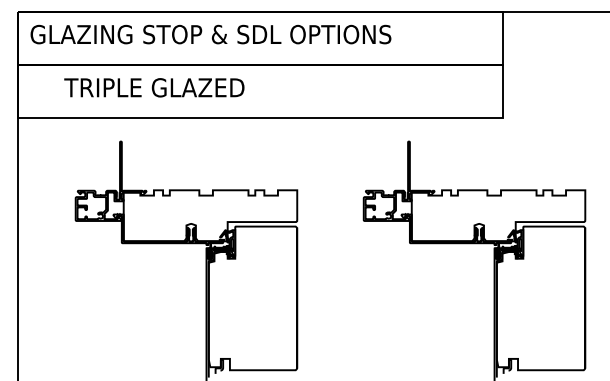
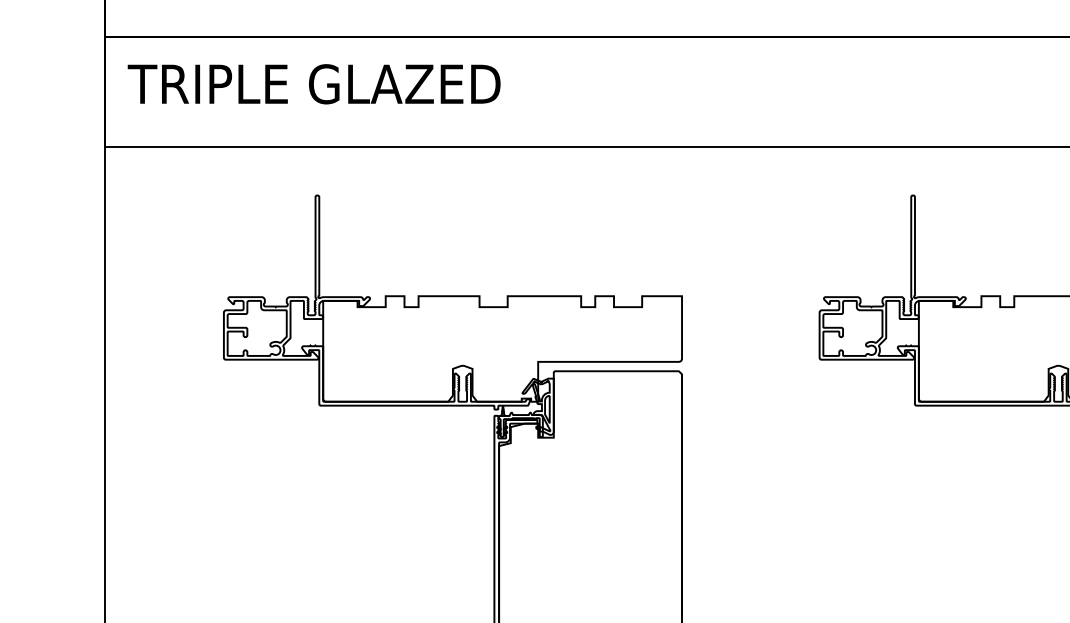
text: (154, 87) -> (314, 83), moved

